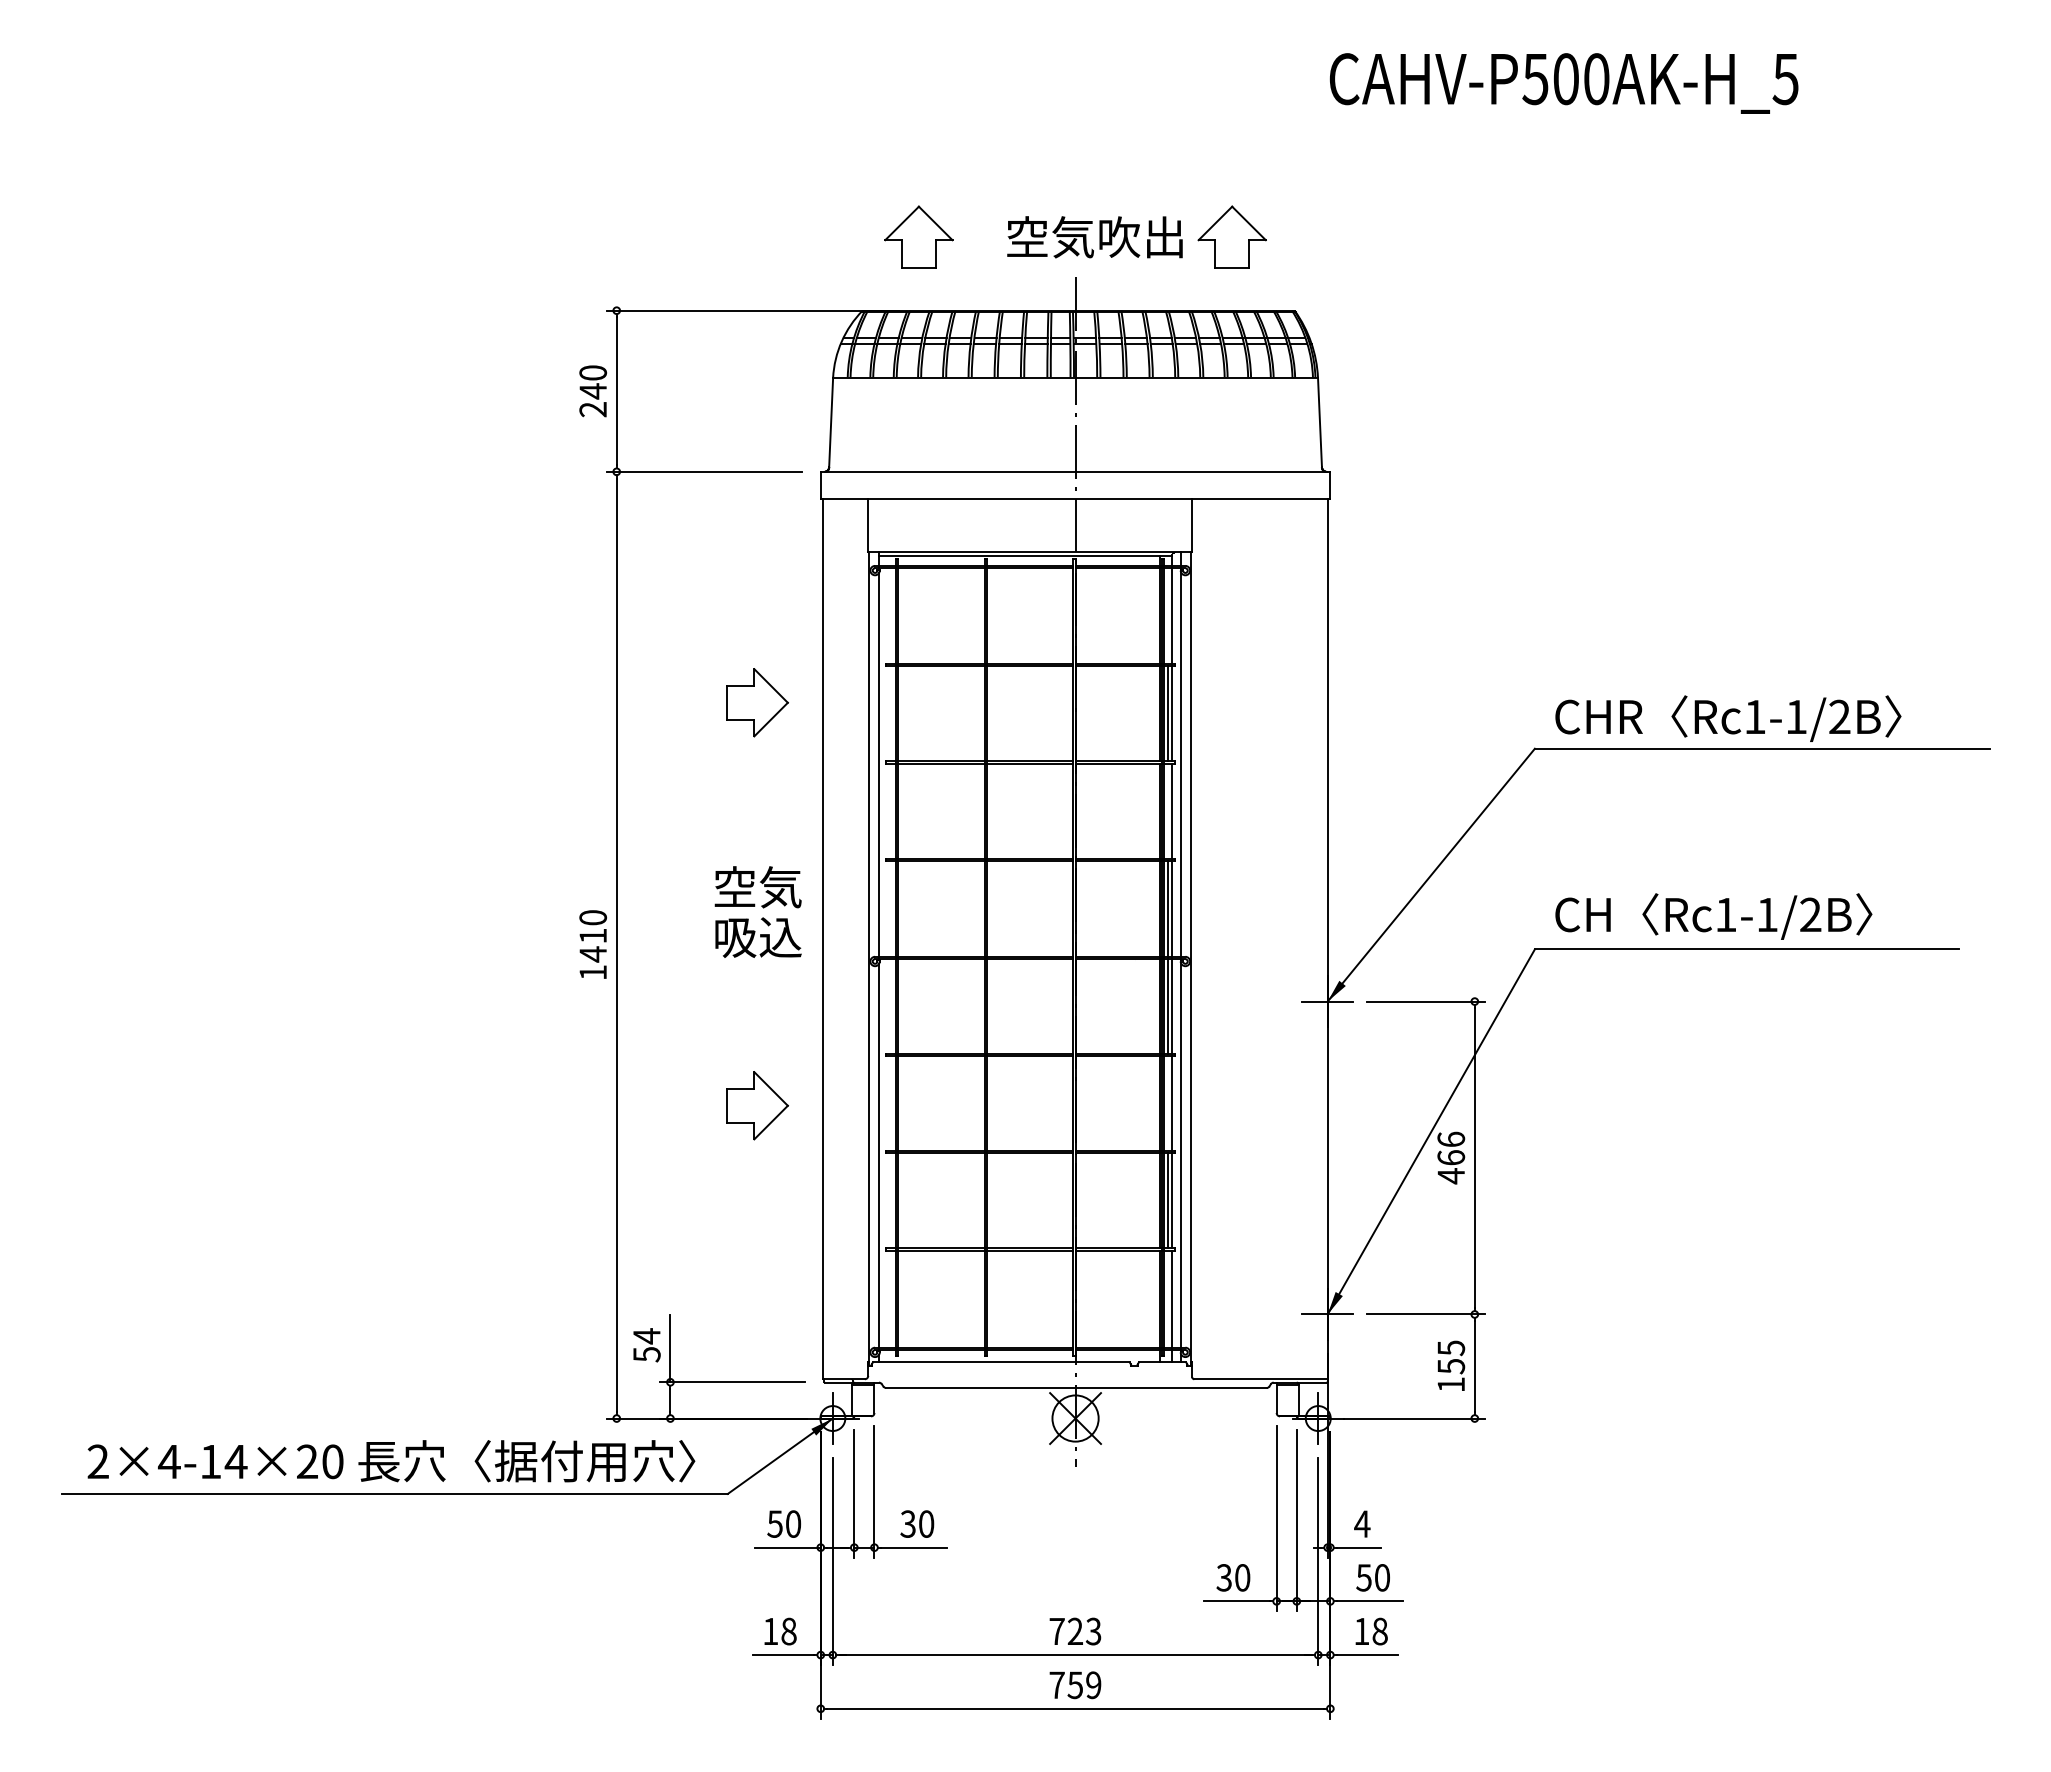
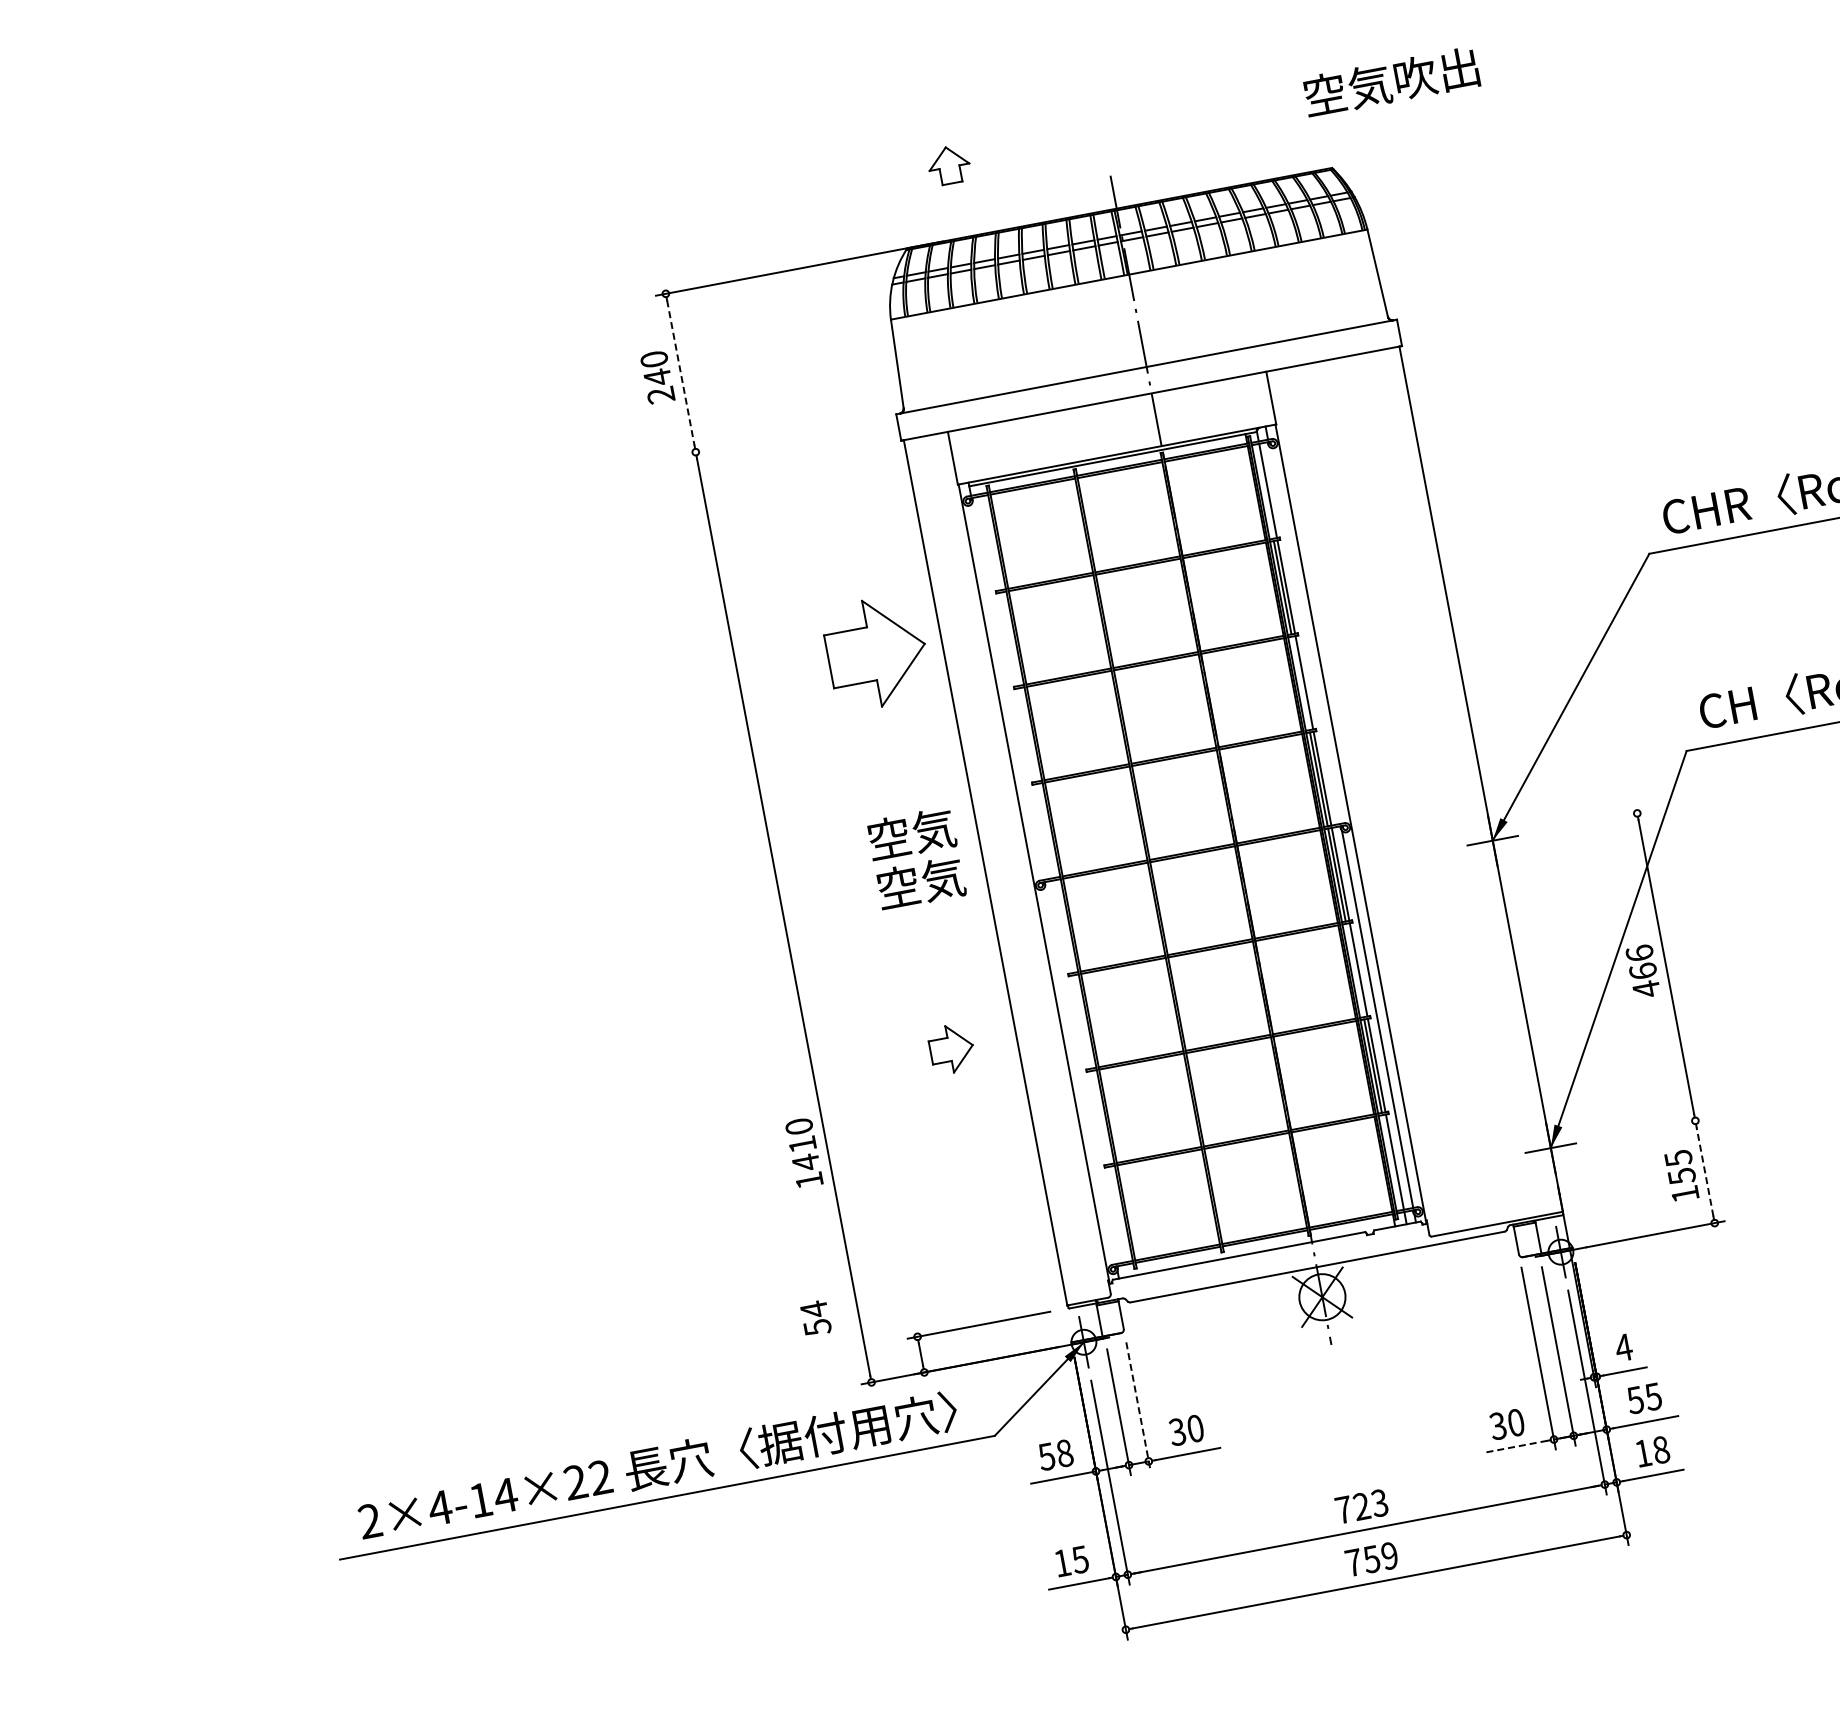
part: (918, 236) -> (948, 164), size x0.6
part: (1231, 236) -> (1256, 106), removed
text: (1094, 237) -> (1390, 82), moved
line: (616, 391) -> (680, 373), solid -> dashed
line: (704, 471) -> (781, 435), removed
part: (757, 702) -> (876, 652), size x1.6
line: (879, 764) -> (1008, 690), removed
line: (1181, 764) -> (1305, 634), removed
text: (757, 937) -> (920, 883), 吸込 -> 空気
text: (592, 944) -> (803, 1153), moved
line: (1425, 1001) -> (1588, 822), removed
part: (757, 1105) -> (951, 1048), size x0.7
line: (879, 1155) -> (1080, 1075), removed
line: (1425, 1314) -> (1646, 1130), removed
text: (646, 1345) -> (815, 1318), moved
line: (670, 1348) -> (911, 1303), removed
line: (1474, 1366) -> (1704, 1172), solid -> dashed
text: (332, 1461) -> (600, 1477), 2×4-14×20 -> 2×4-14×22
line: (874, 1492) -> (1138, 1407), solid -> dashed
text: (793, 1523) -> (1064, 1452), 50 -> 58
text: (1381, 1577) -> (1652, 1396), 50 -> 55
line: (1236, 1601) -> (1514, 1447), solid -> dashed
text: (788, 1631) -> (1079, 1559), 18 -> 15

